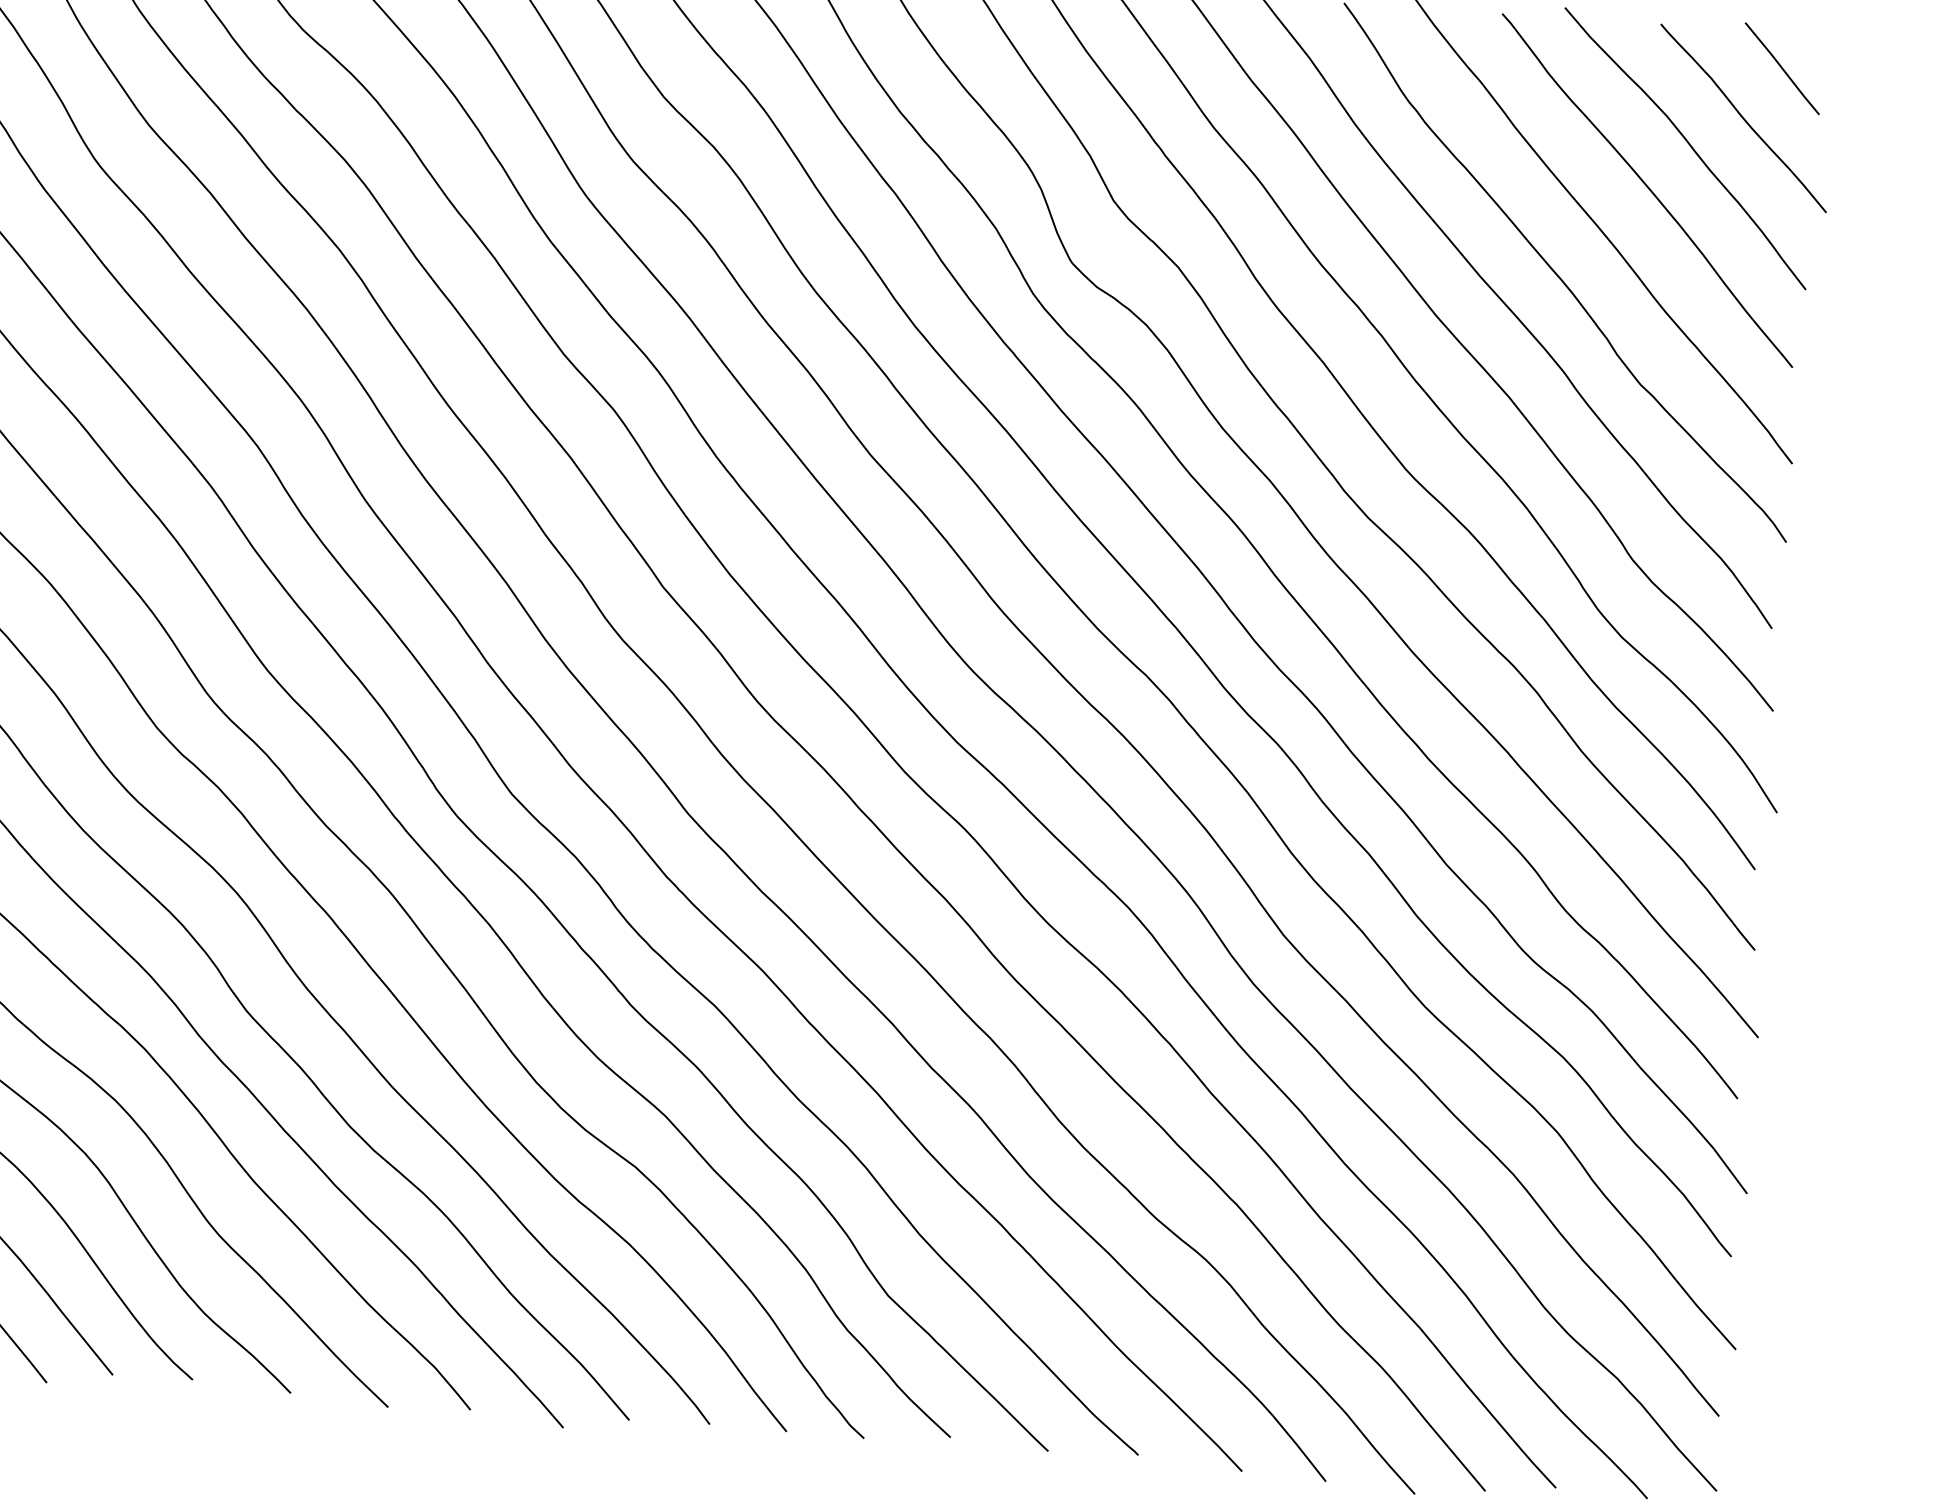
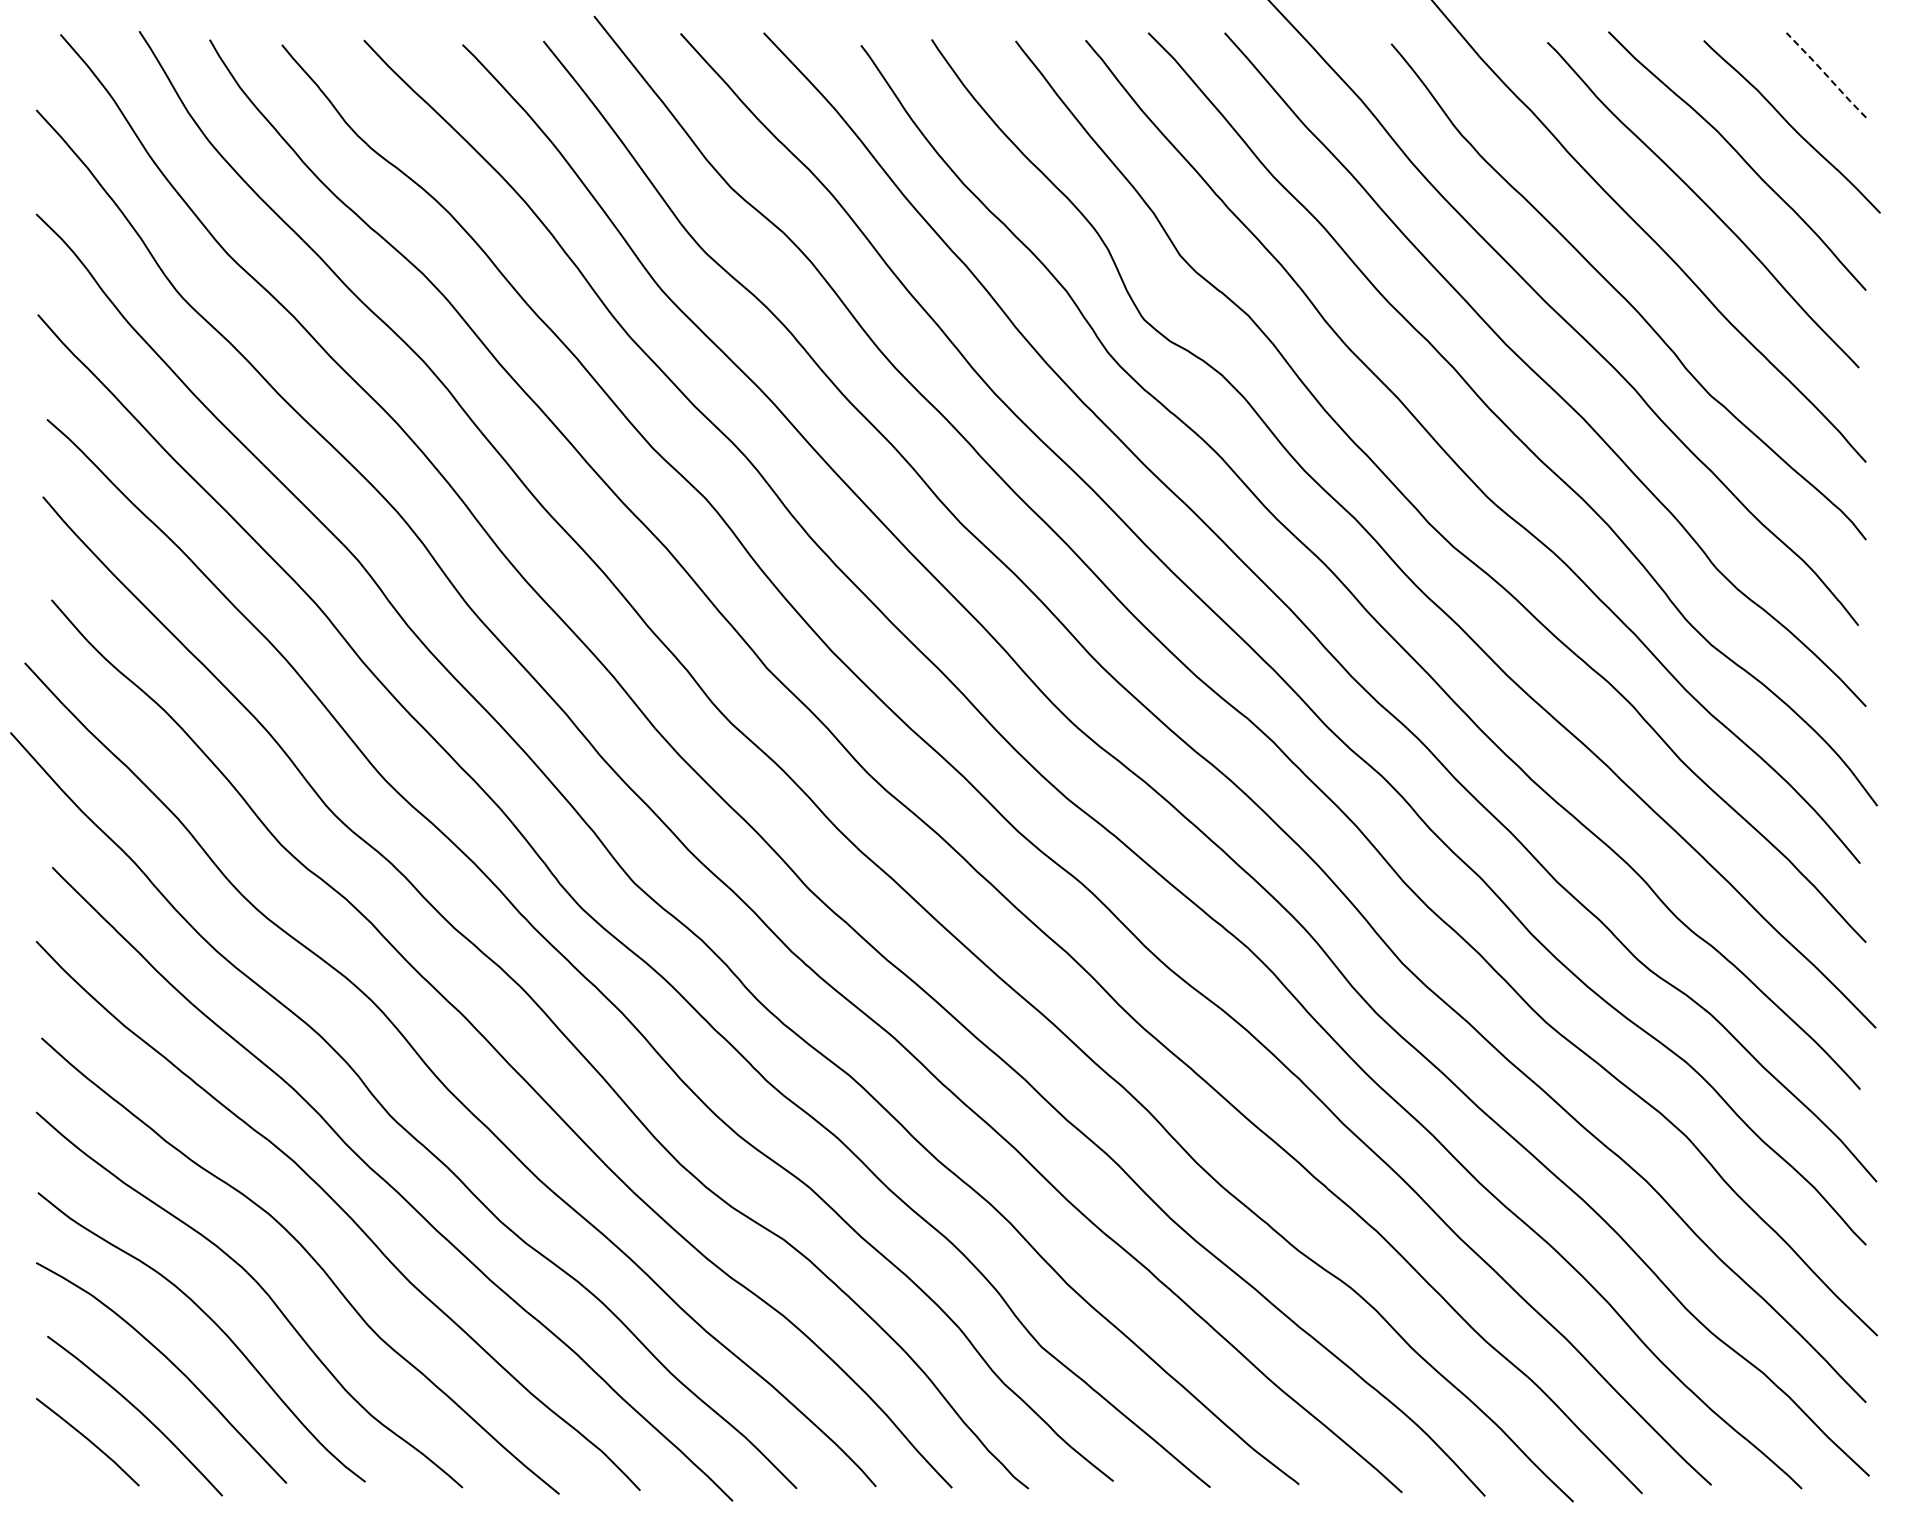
line: (1782, 68) -> (1826, 75), solid -> dashed

